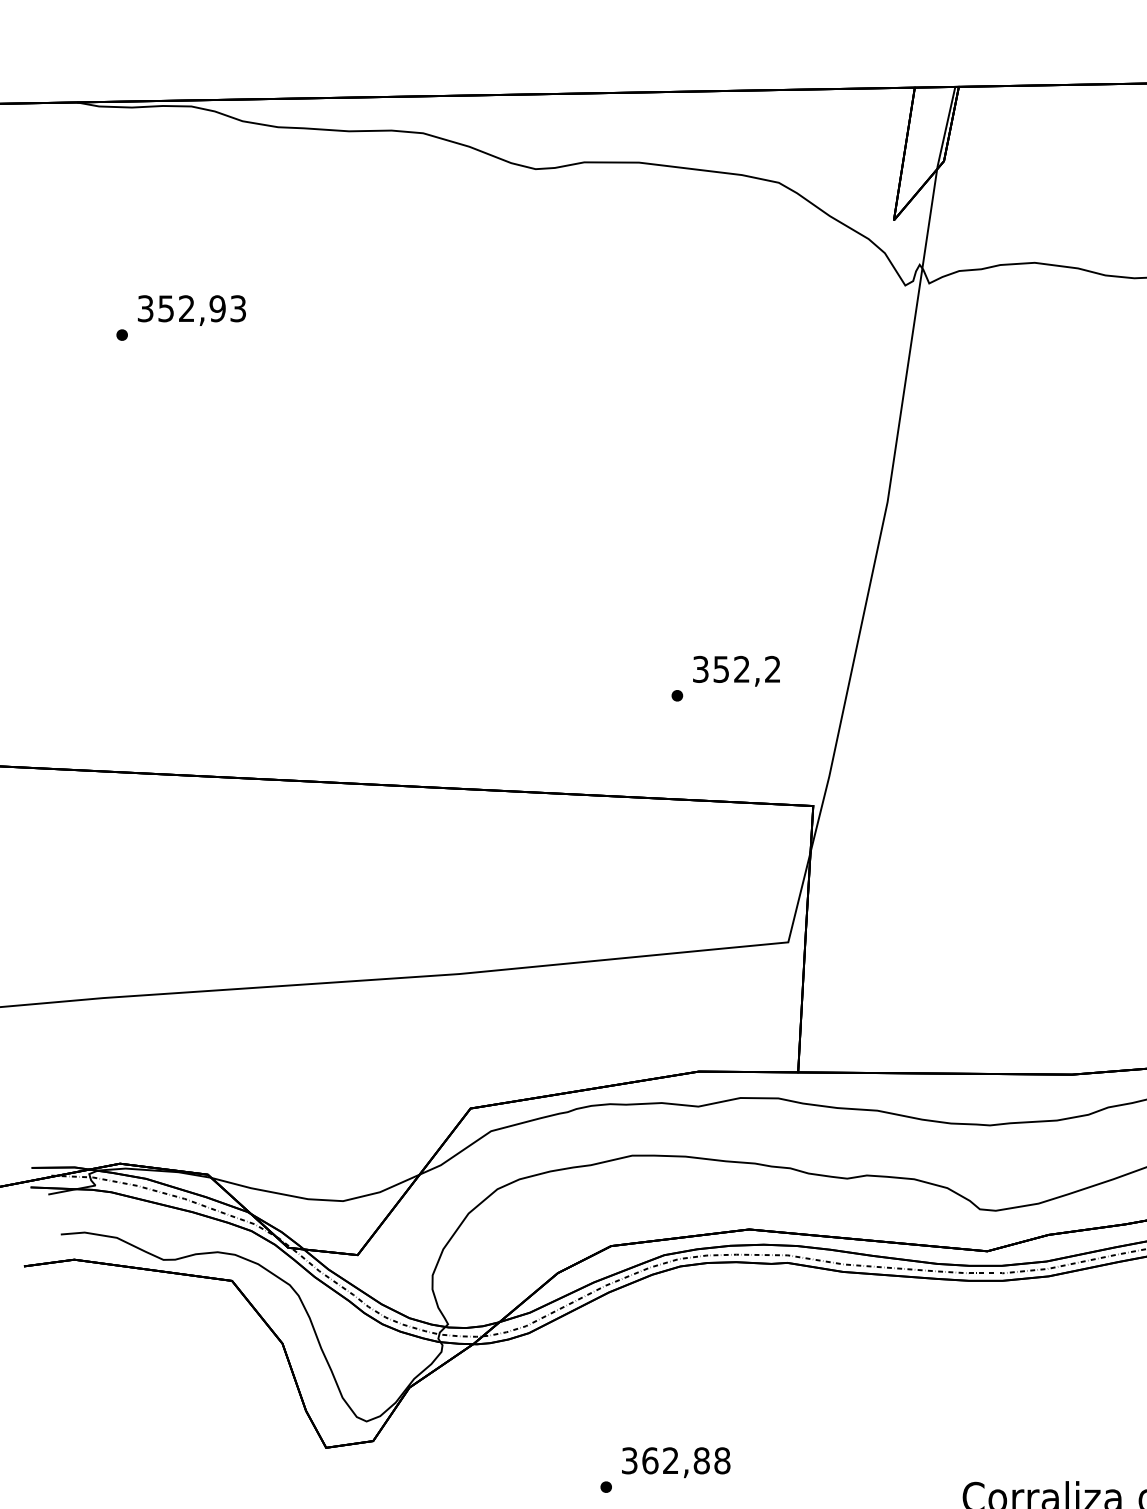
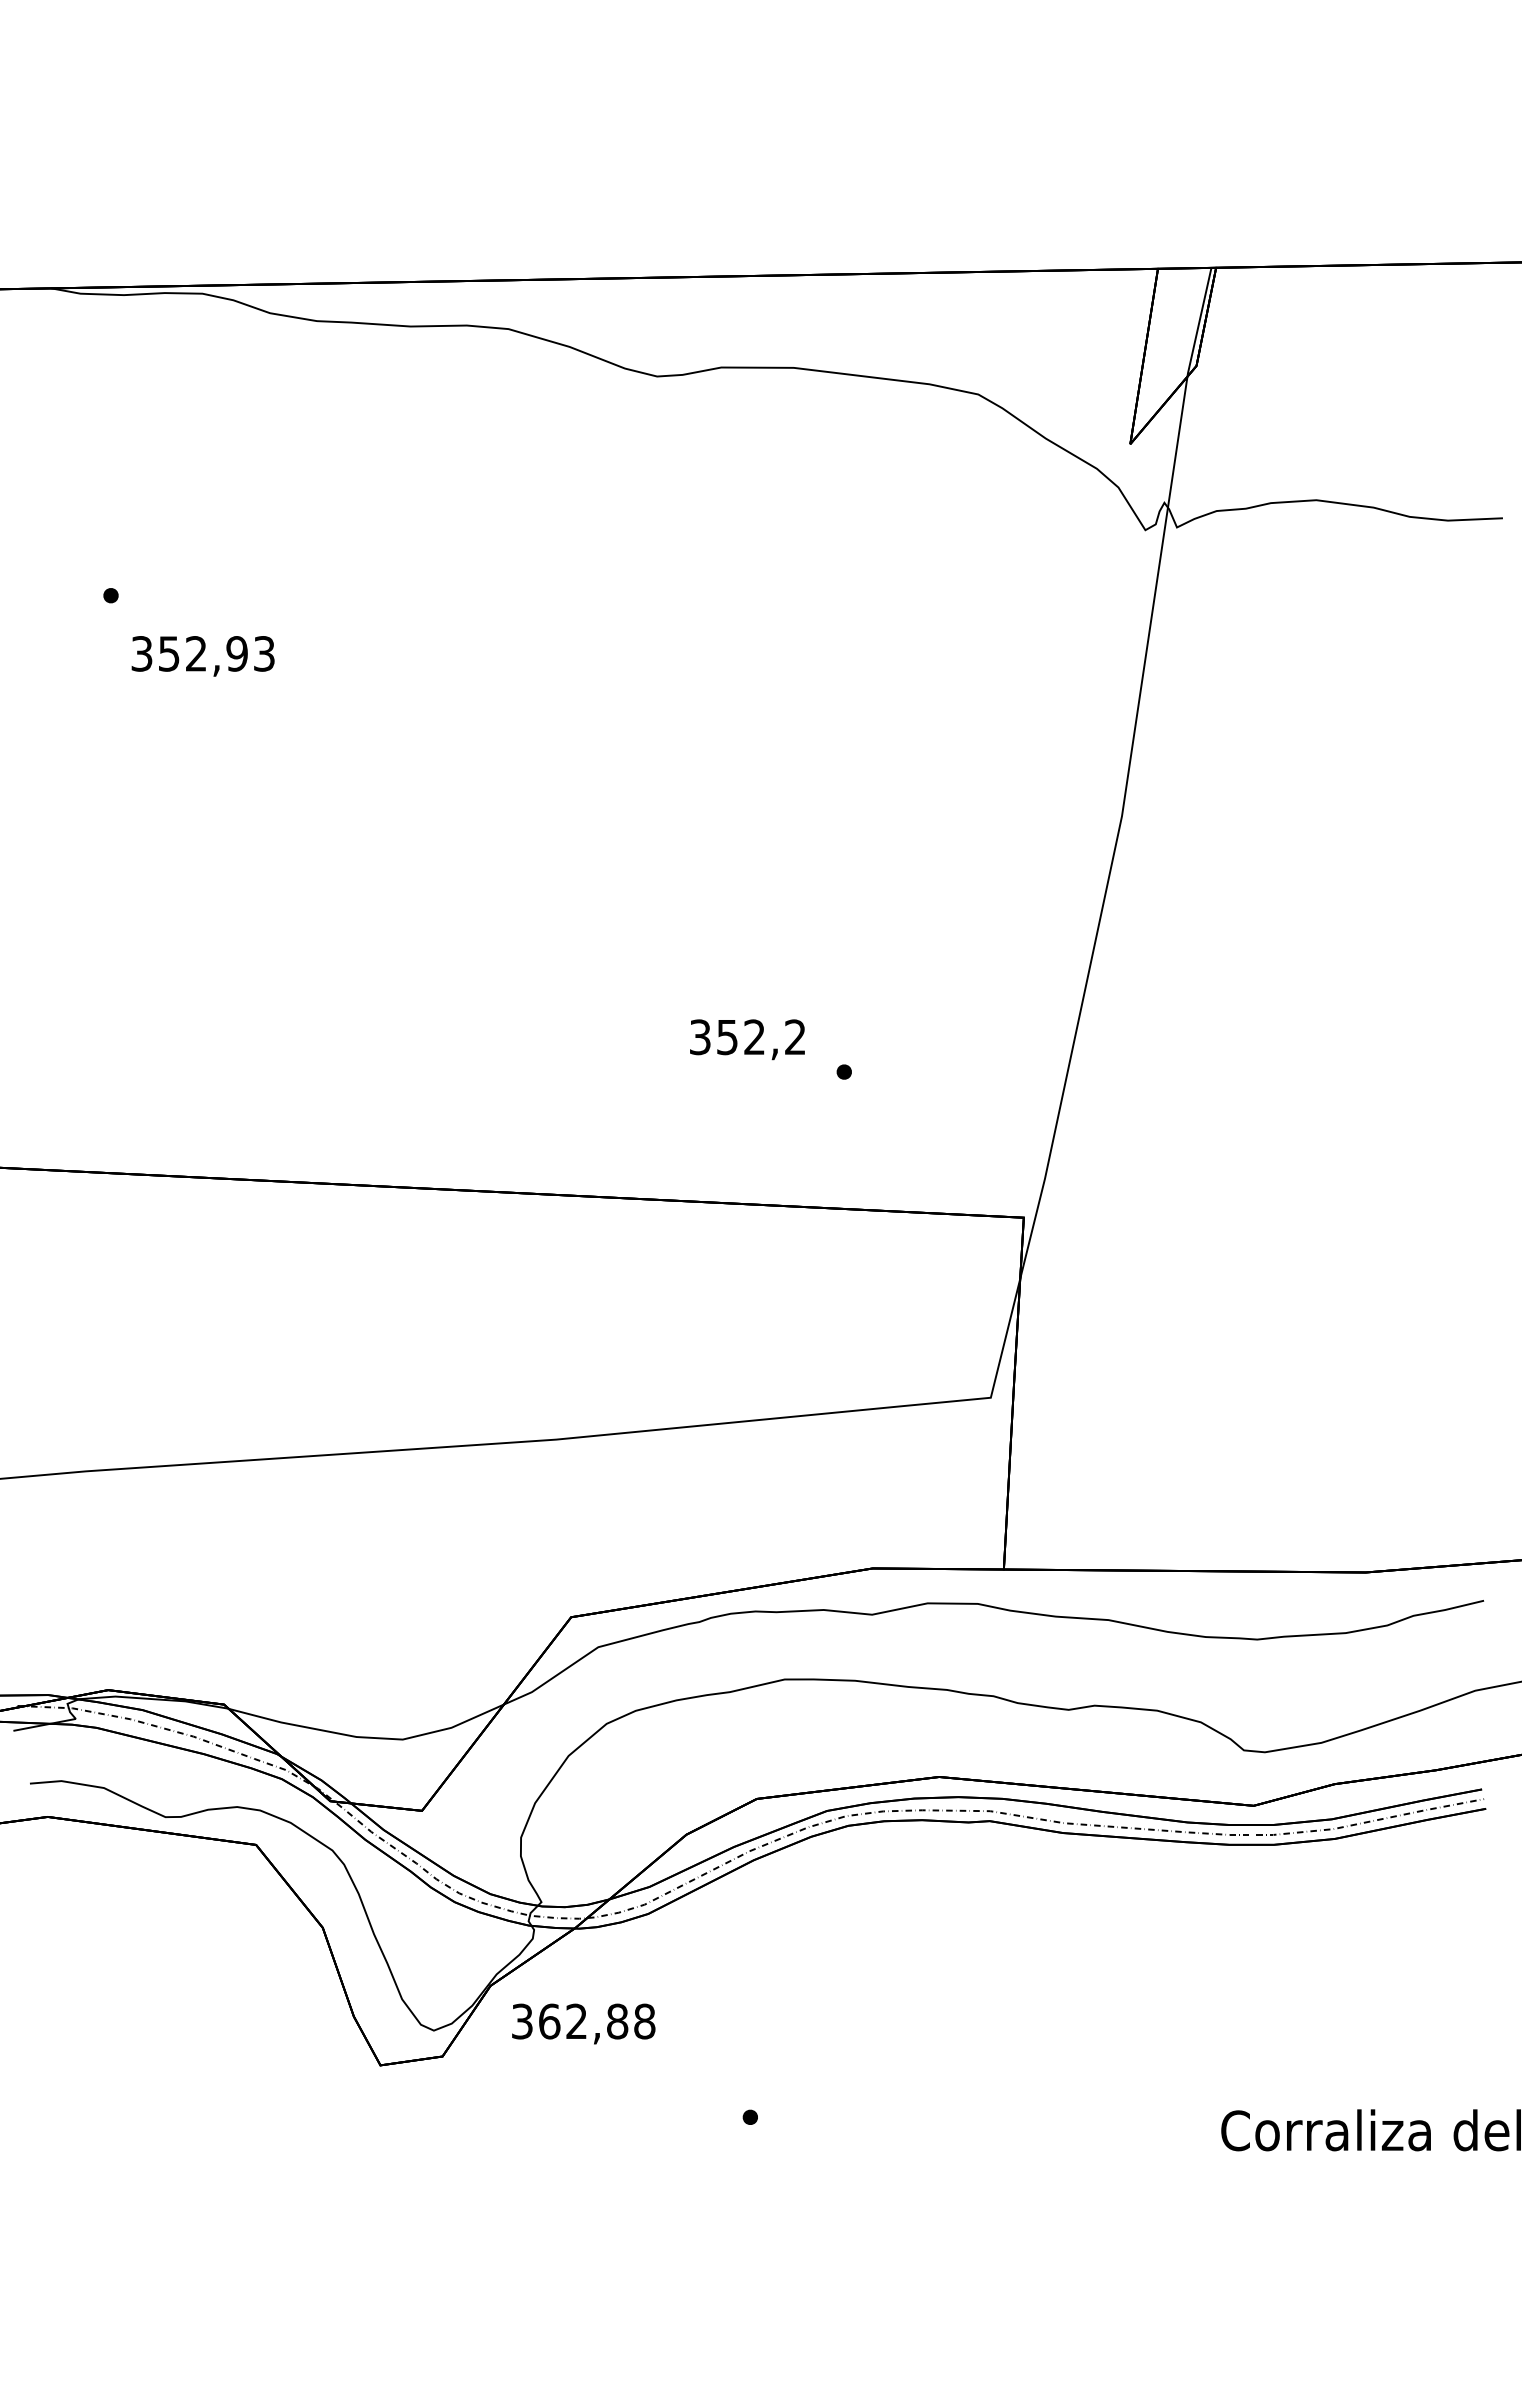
text: (191, 310) -> (202, 656), moved
text: (736, 671) -> (747, 1039), moved
text: (675, 1462) -> (583, 2023), moved

